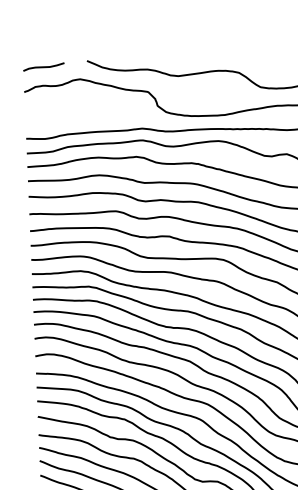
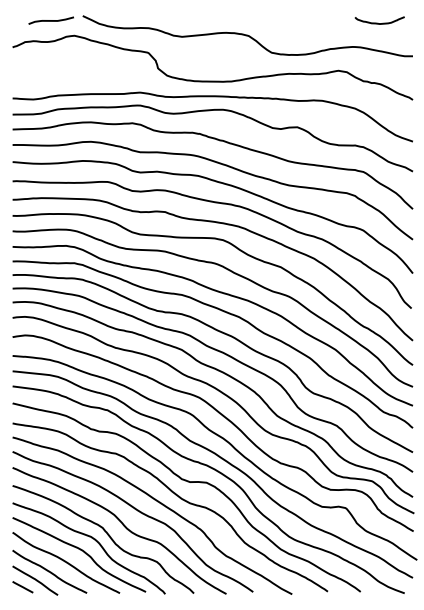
curve: (43, 66) -> (50, 20), moved

